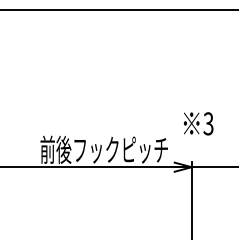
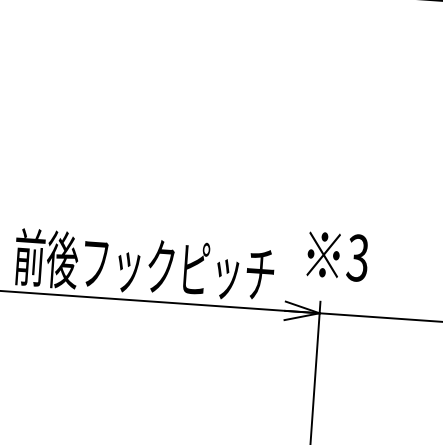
text: (198, 123) -> (337, 255), moved

